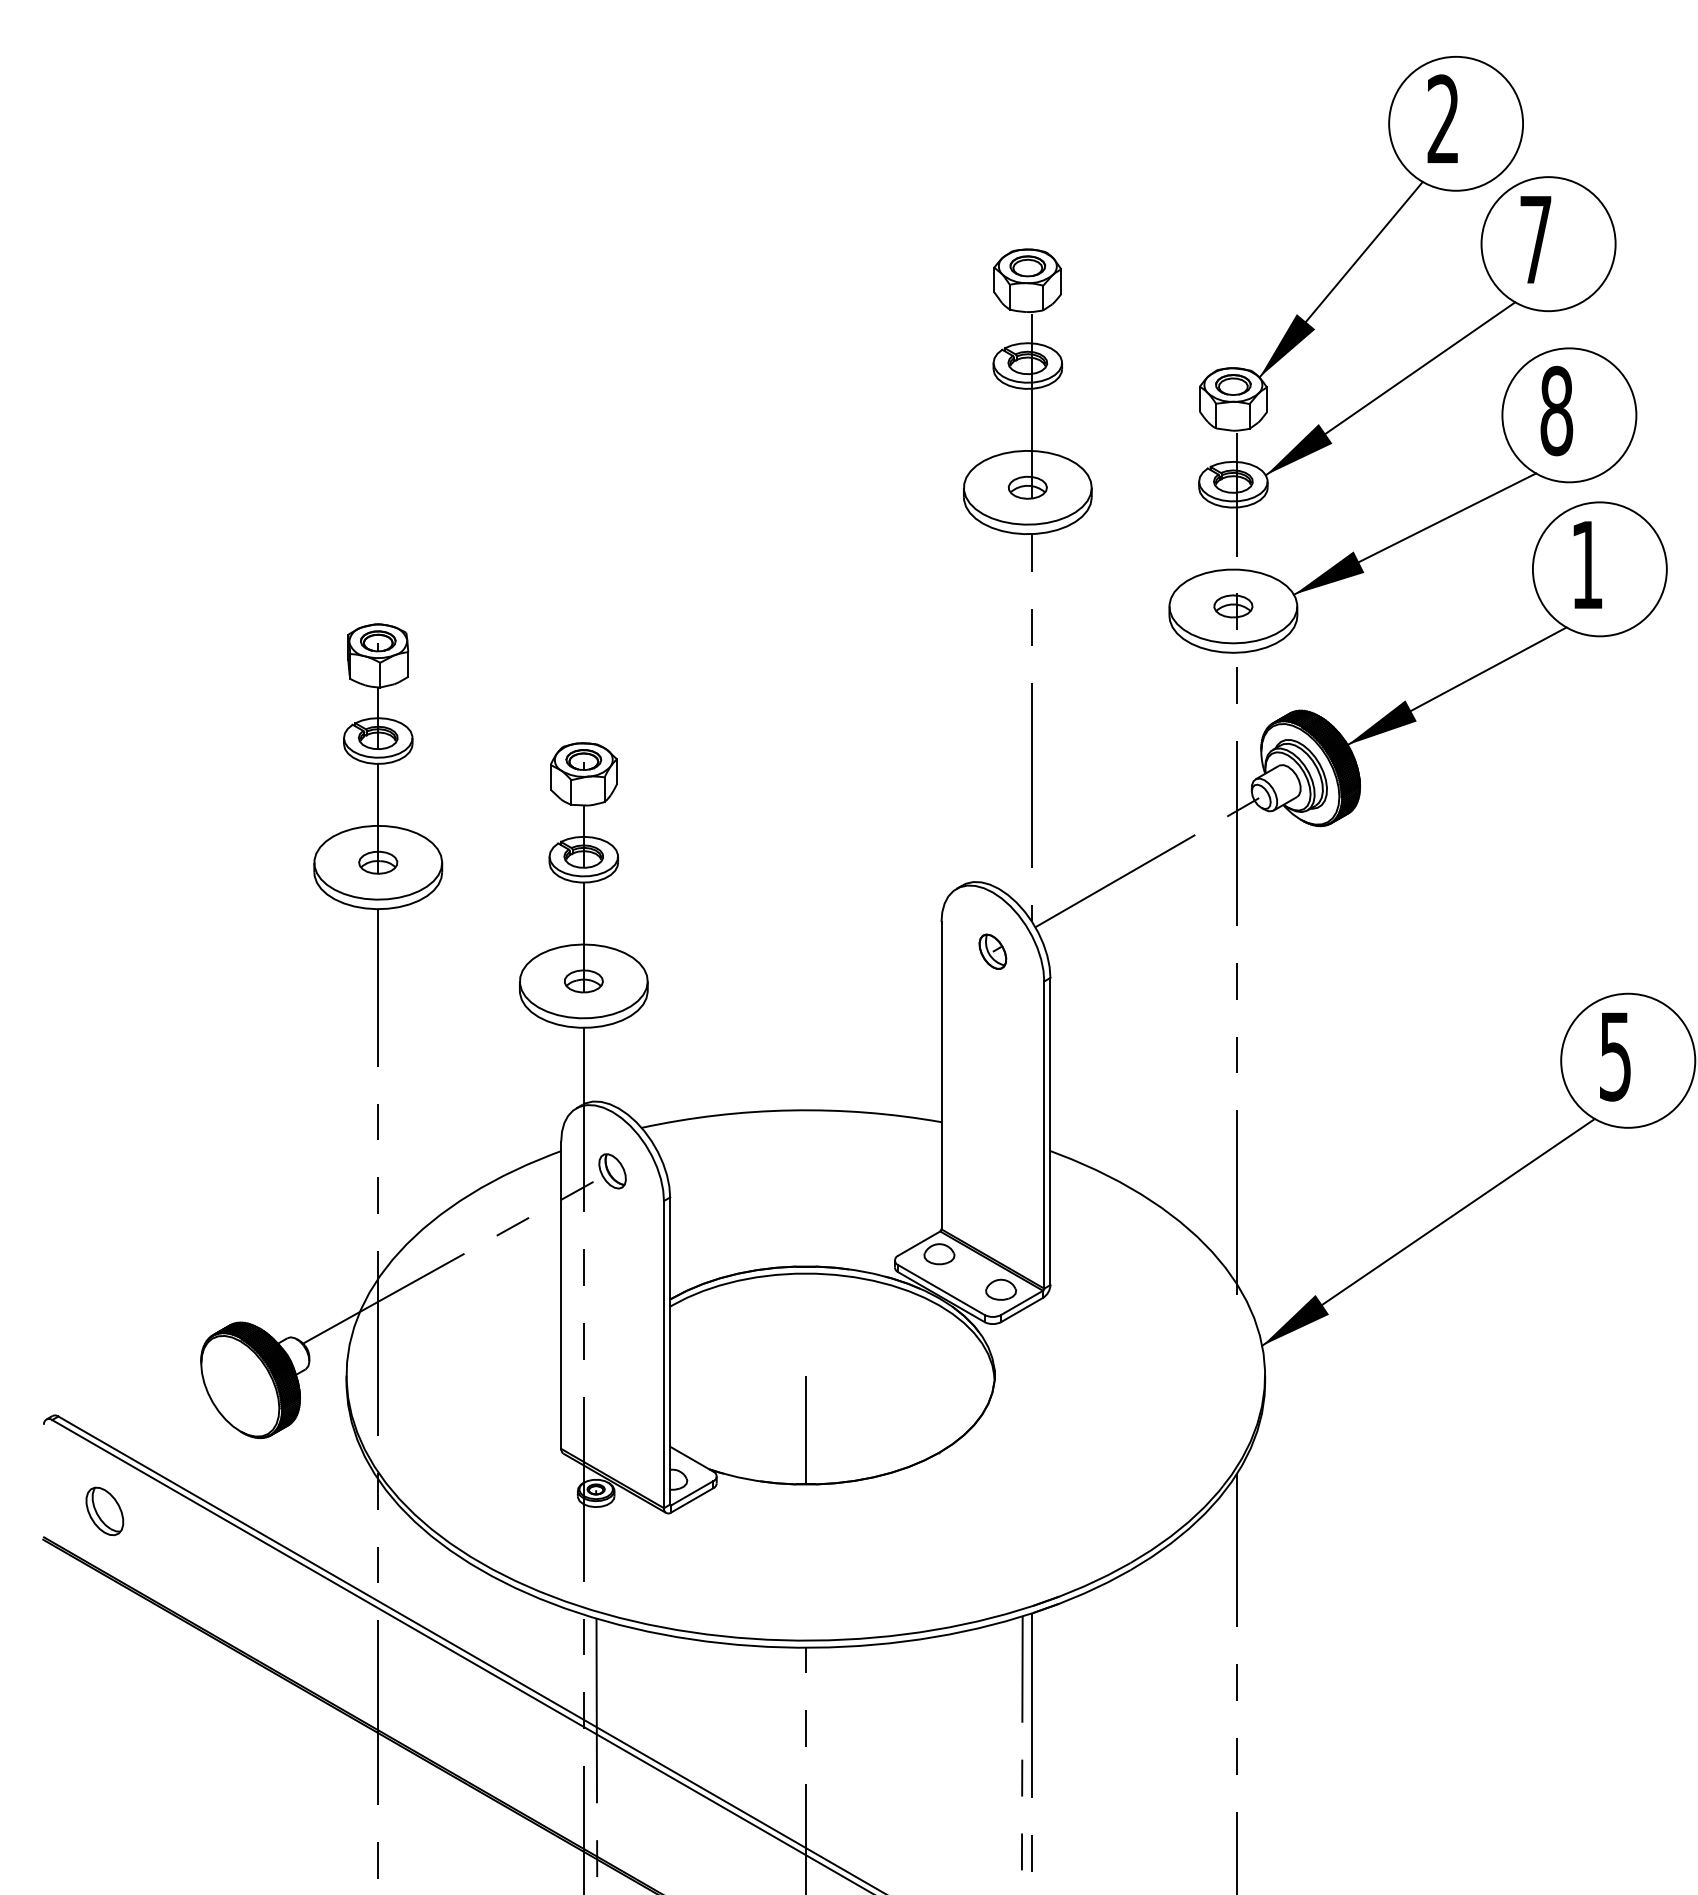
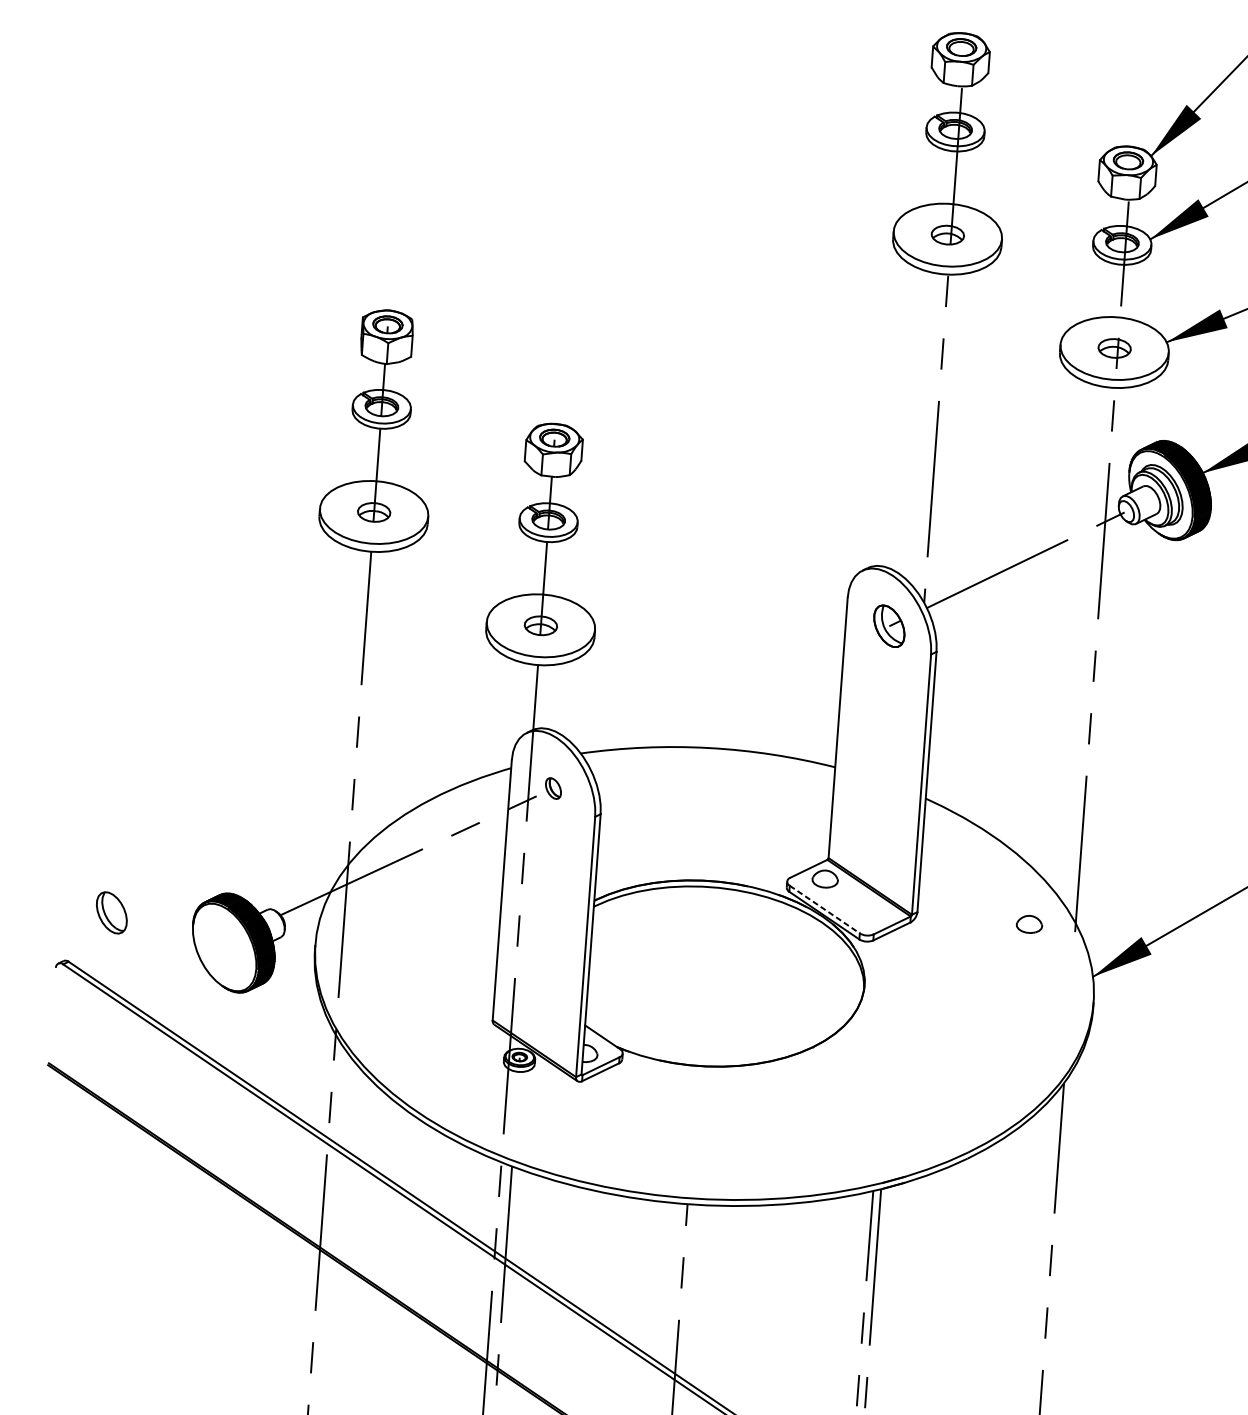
part: (992, 951) -> (889, 625), size x1.4
part: (612, 1171) -> (553, 788), size x0.7
part: (1001, 1289) -> (1029, 924), moved
line: (941, 1290) -> (824, 909), solid -> dashed
line: (805, 1429) -> (700, 1019), removed
part: (104, 1511) -> (111, 912), moved

